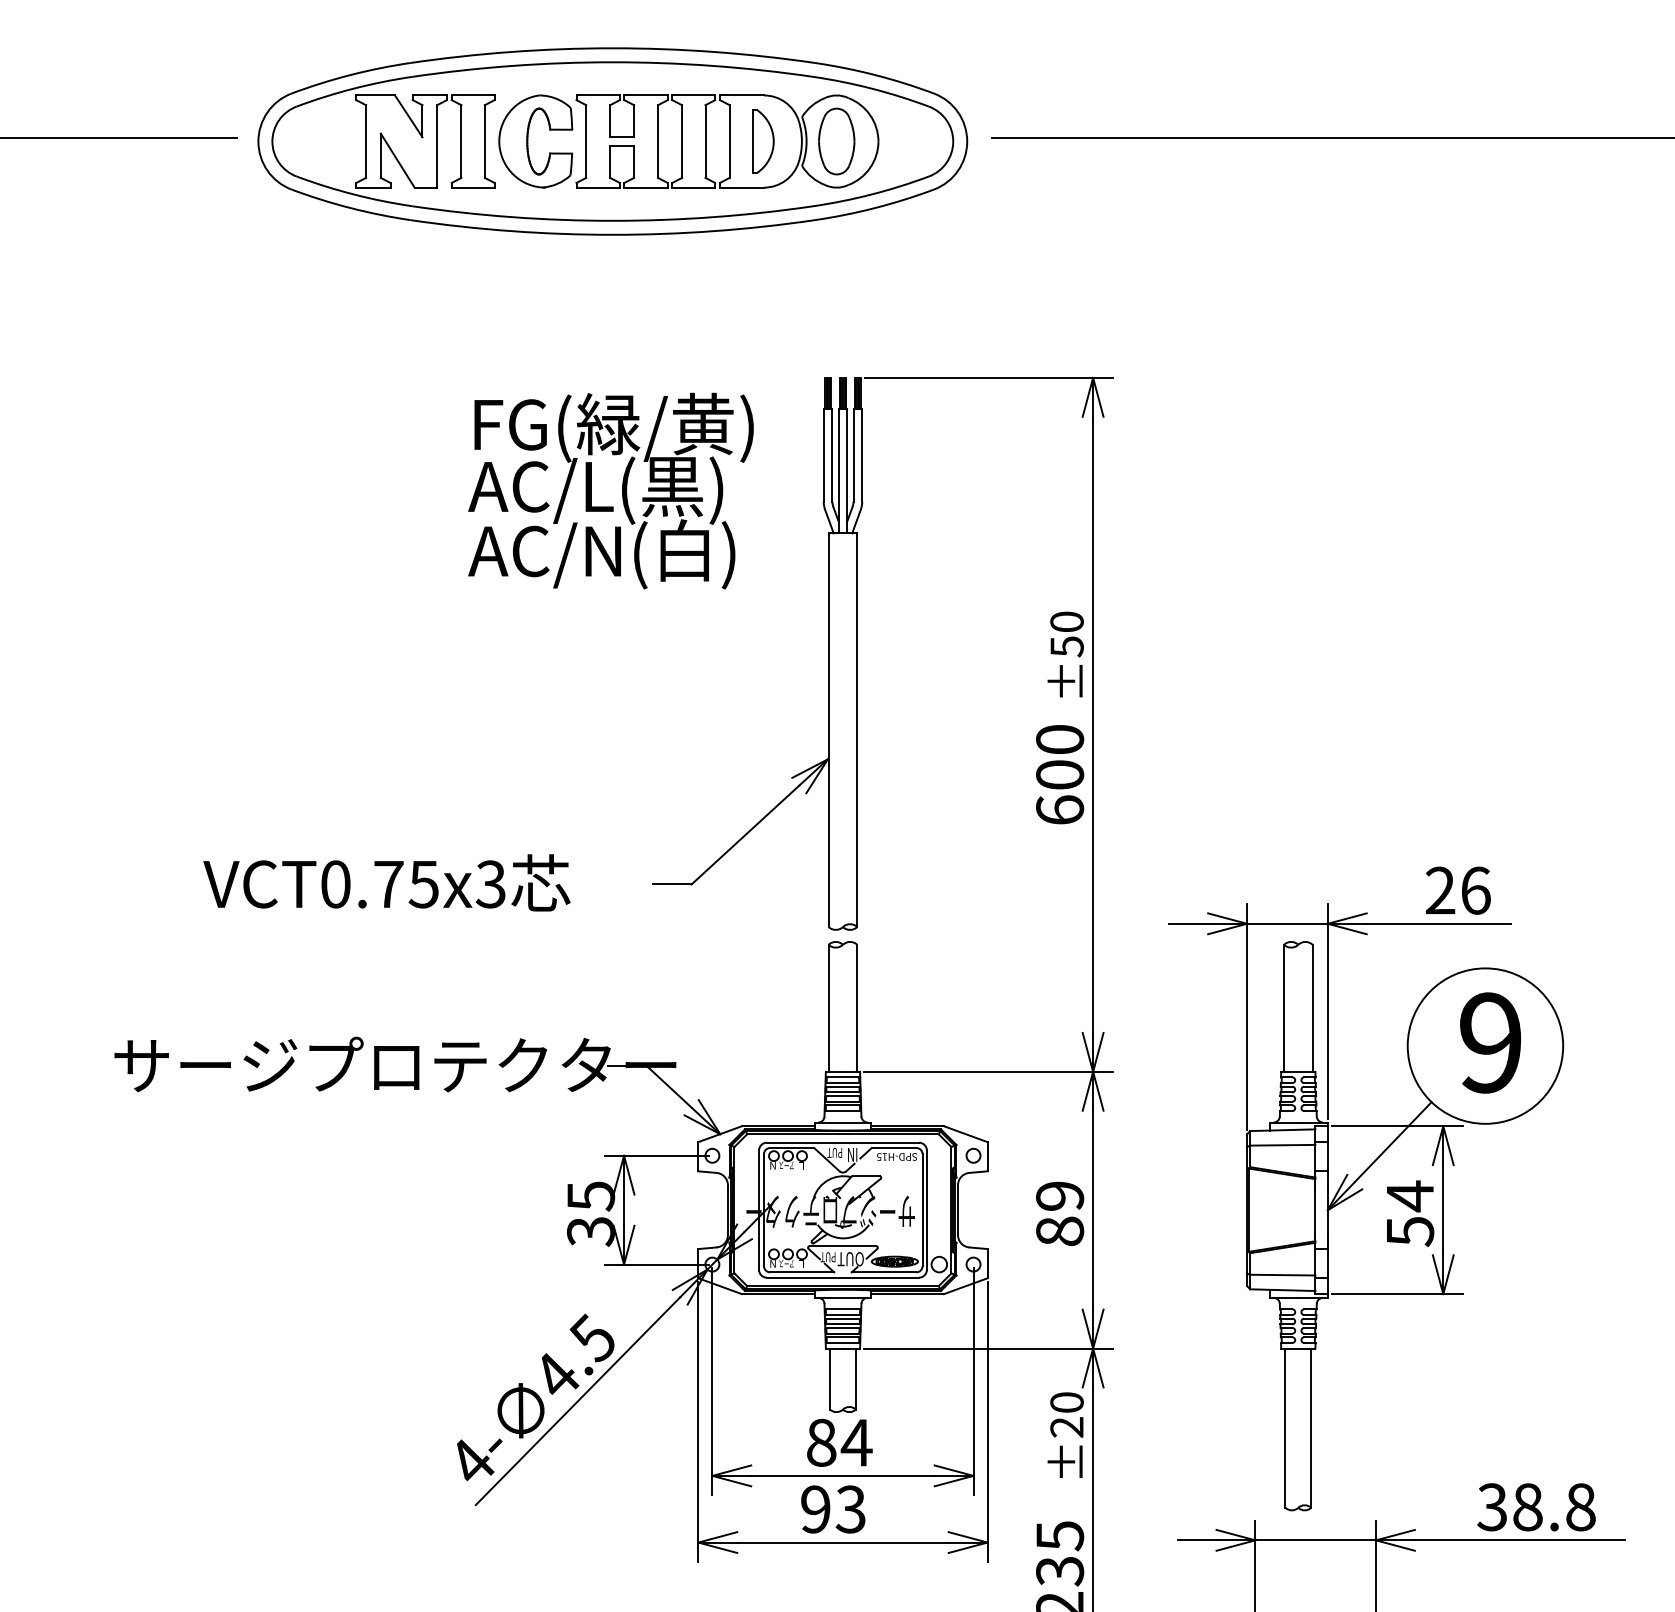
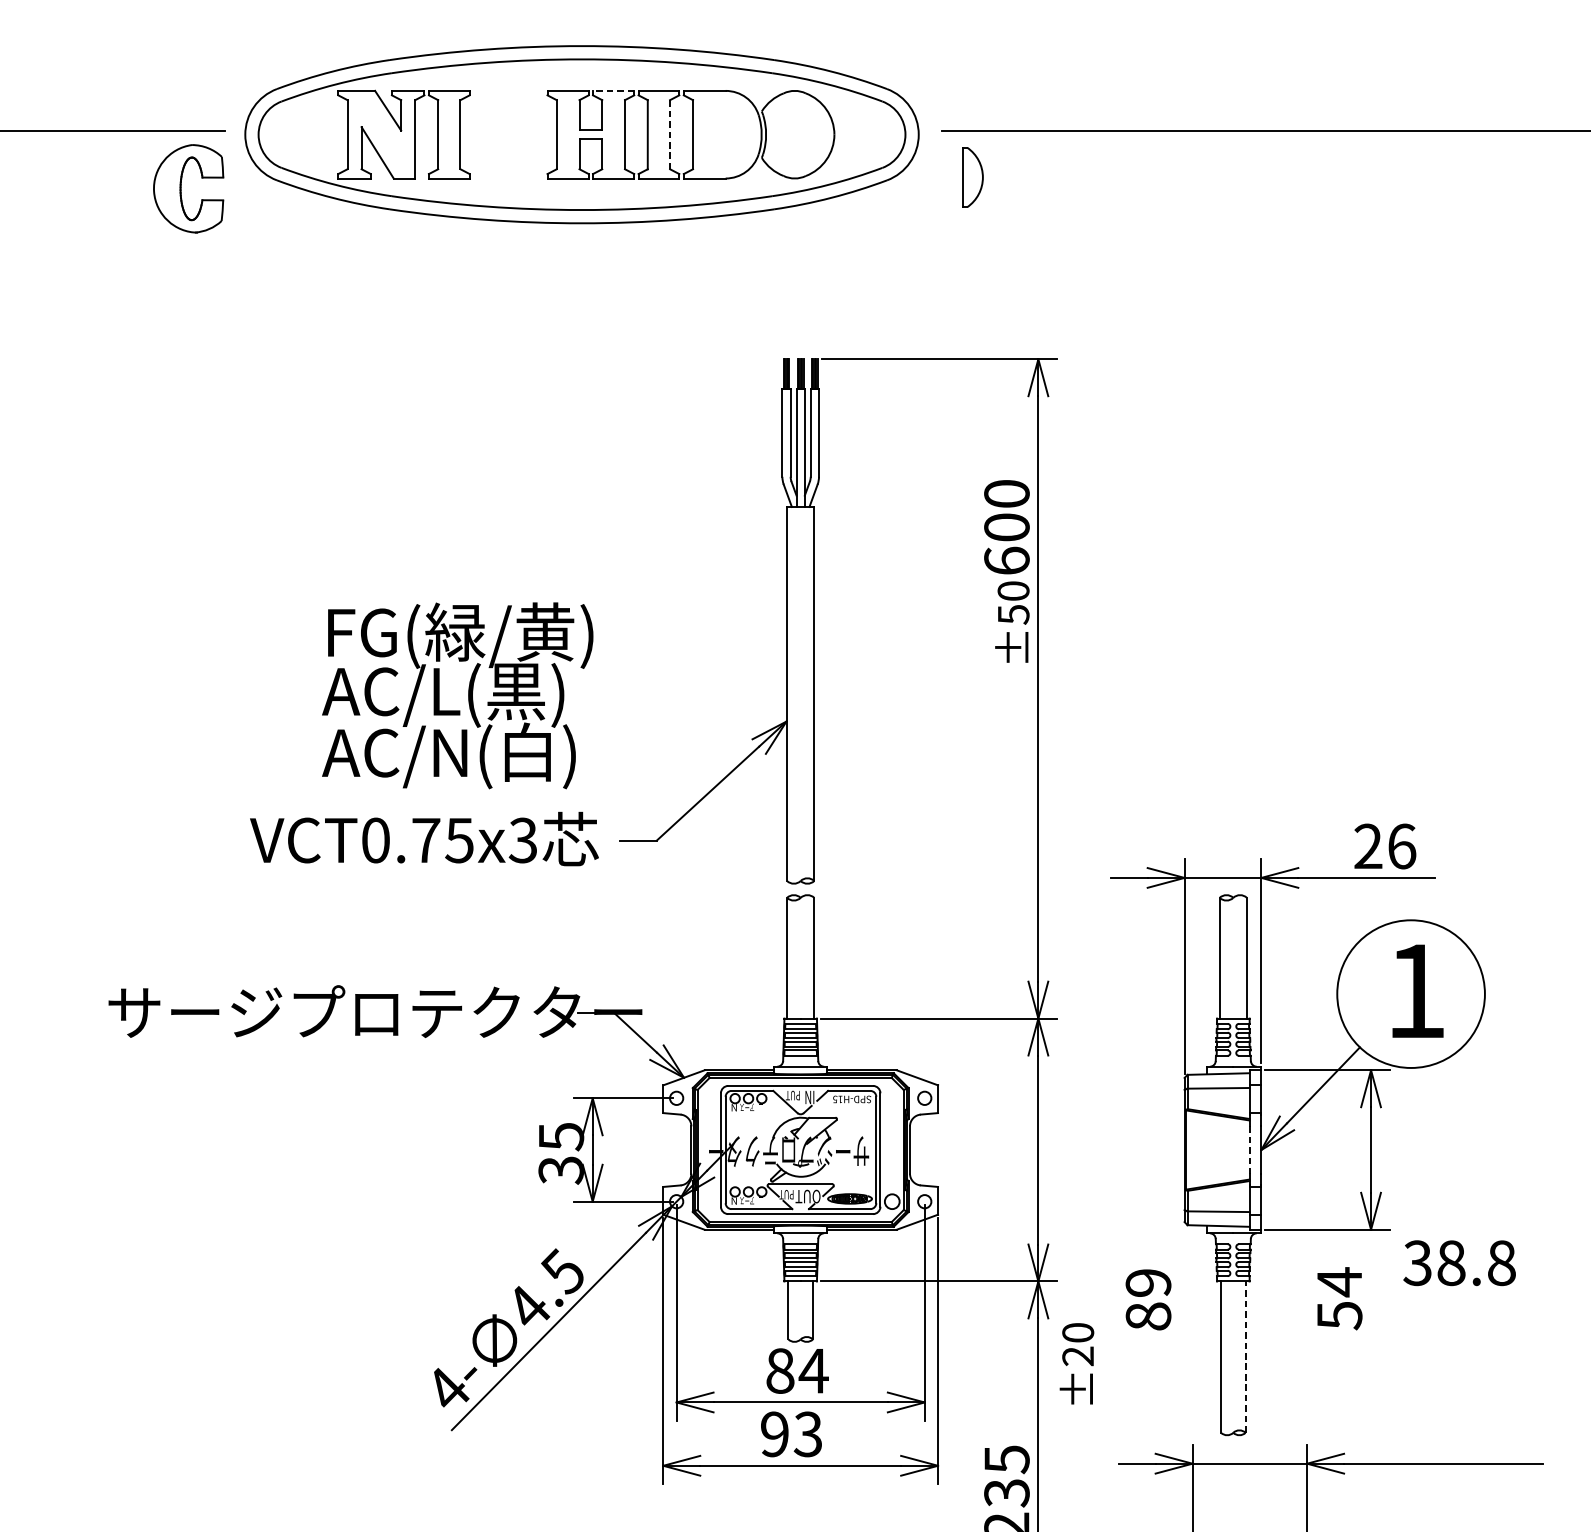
line: (646, 95) -> (614, 90), solid -> dashed
part: (528, 141) -> (181, 188), moved
part: (763, 141) -> (973, 177), moved
part: (836, 141) -> (794, 134), removed
line: (705, 142) -> (670, 135), solid -> dashed
text: (610, 490) -> (457, 695), moved
text: (1060, 774) -> (1007, 527), moved
text: (386, 882) -> (424, 838), moved
text: (1490, 1042) -> (1415, 990), 9 -> 1
line: (1315, 1210) -> (1249, 1150), solid -> dashed
text: (1060, 1213) -> (1148, 1299), moved
text: (1410, 1213) -> (1339, 1298), moved
line: (1311, 1428) -> (1245, 1357), solid -> dashed
text: (1065, 1434) -> (1076, 1363), moved
text: (1536, 1507) -> (1459, 1263), moved

